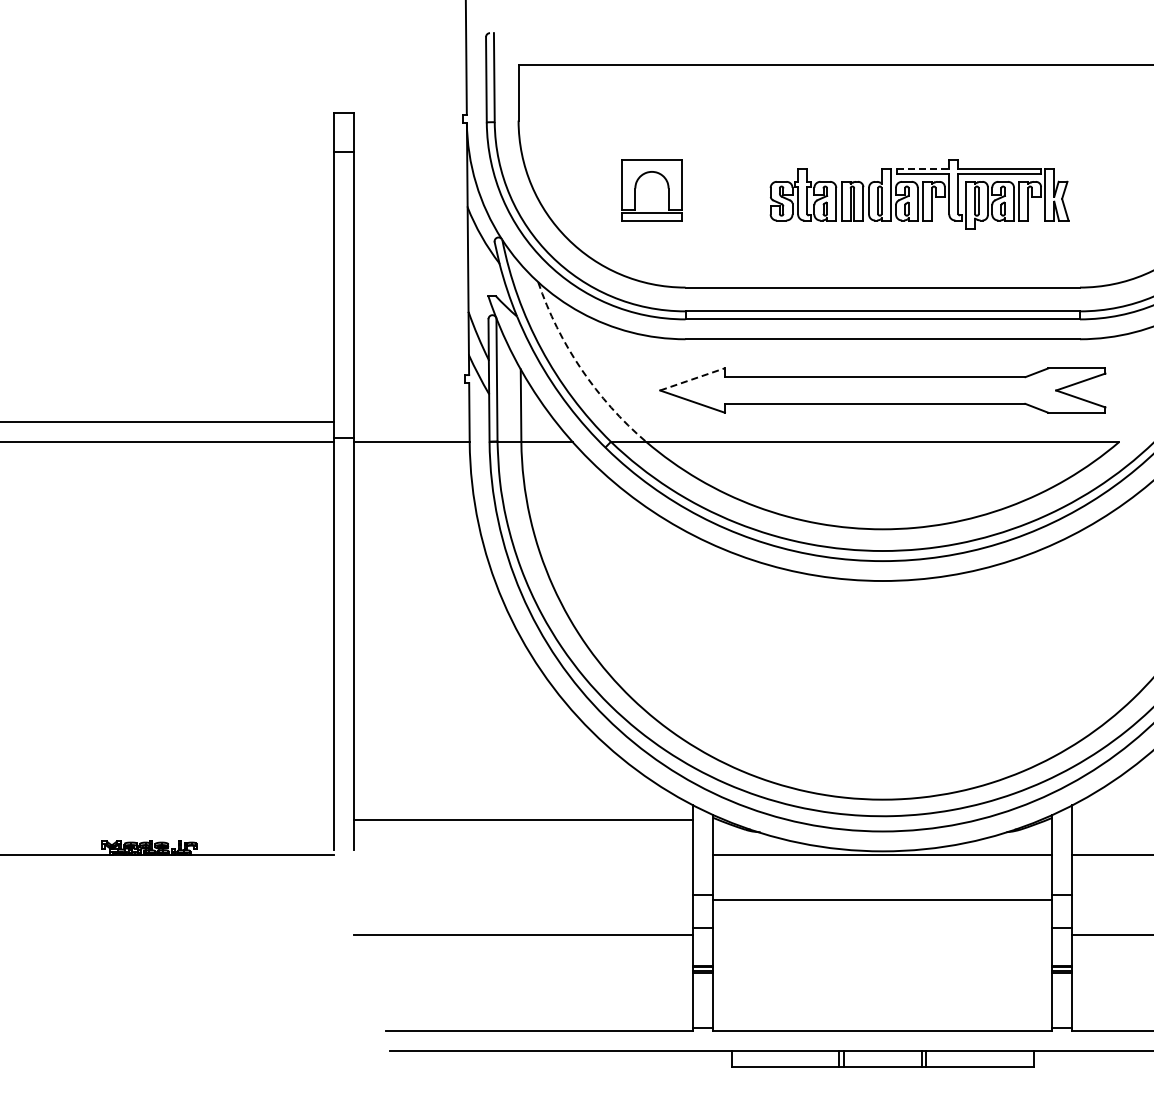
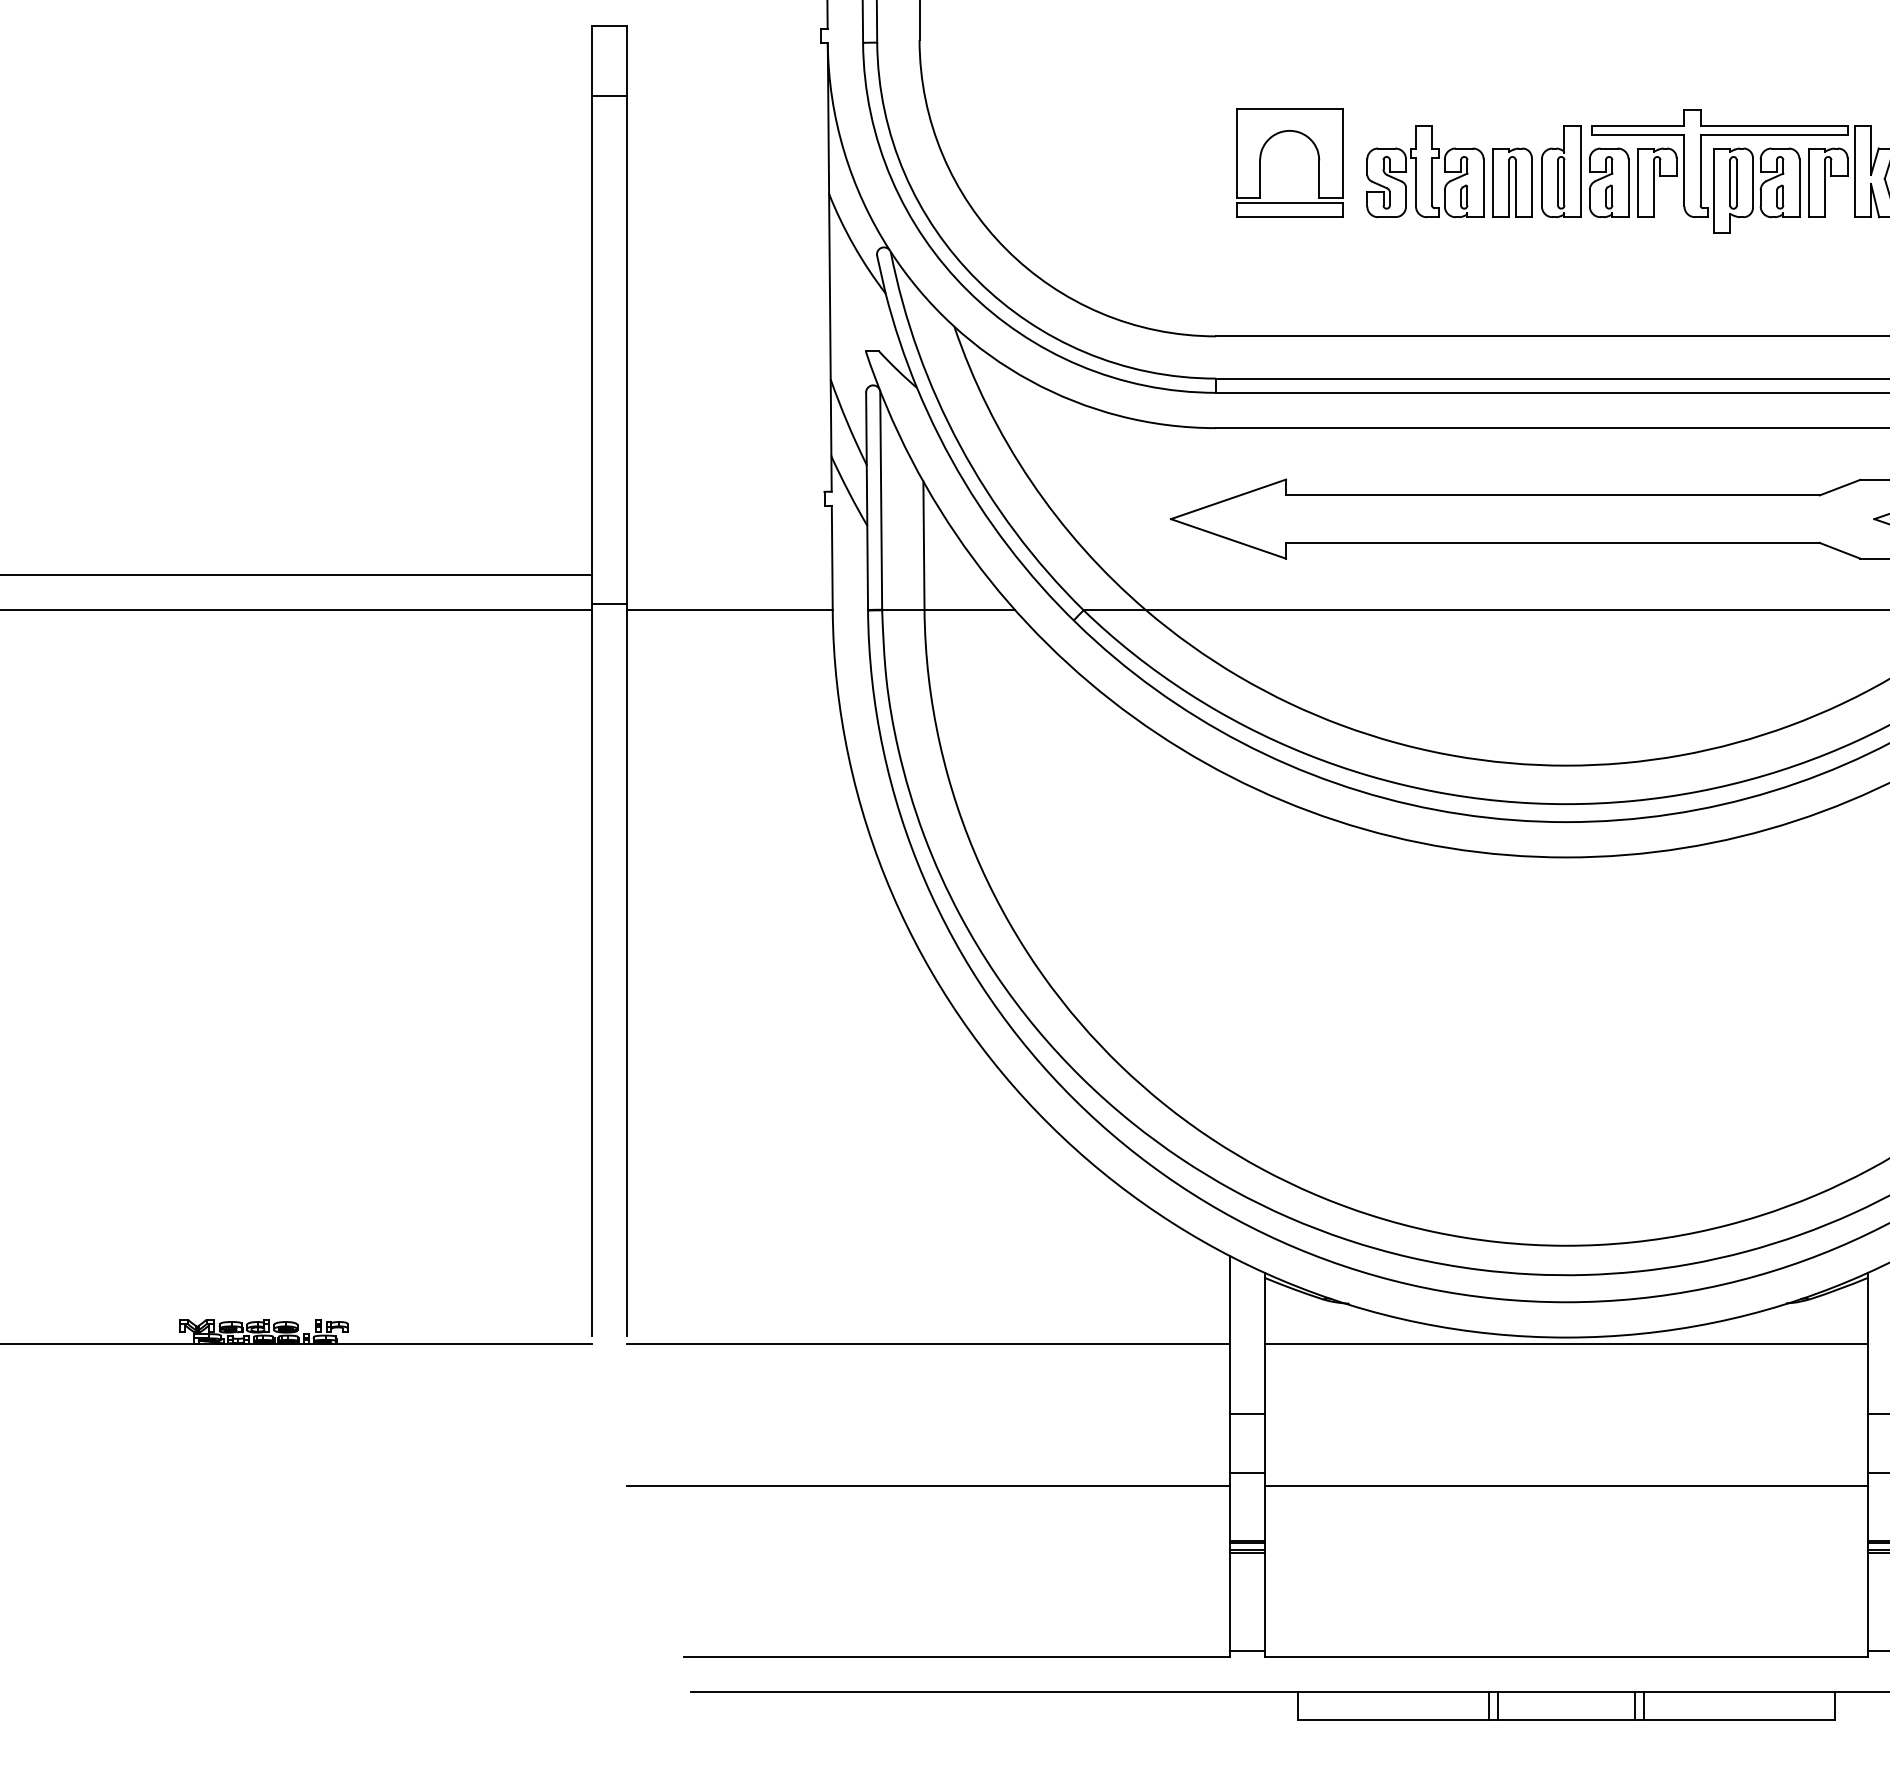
line: (923, 169) -> (1638, 126), dashed -> solid
part: (636, 188) -> (1262, 160), moved
arc: (581, 369) -> (1031, 481), dashed -> solid
line: (693, 379) -> (1230, 499), dashed -> solid
line: (523, 820) -> (928, 1344), moved
line: (882, 899) -> (1565, 1485), moved

